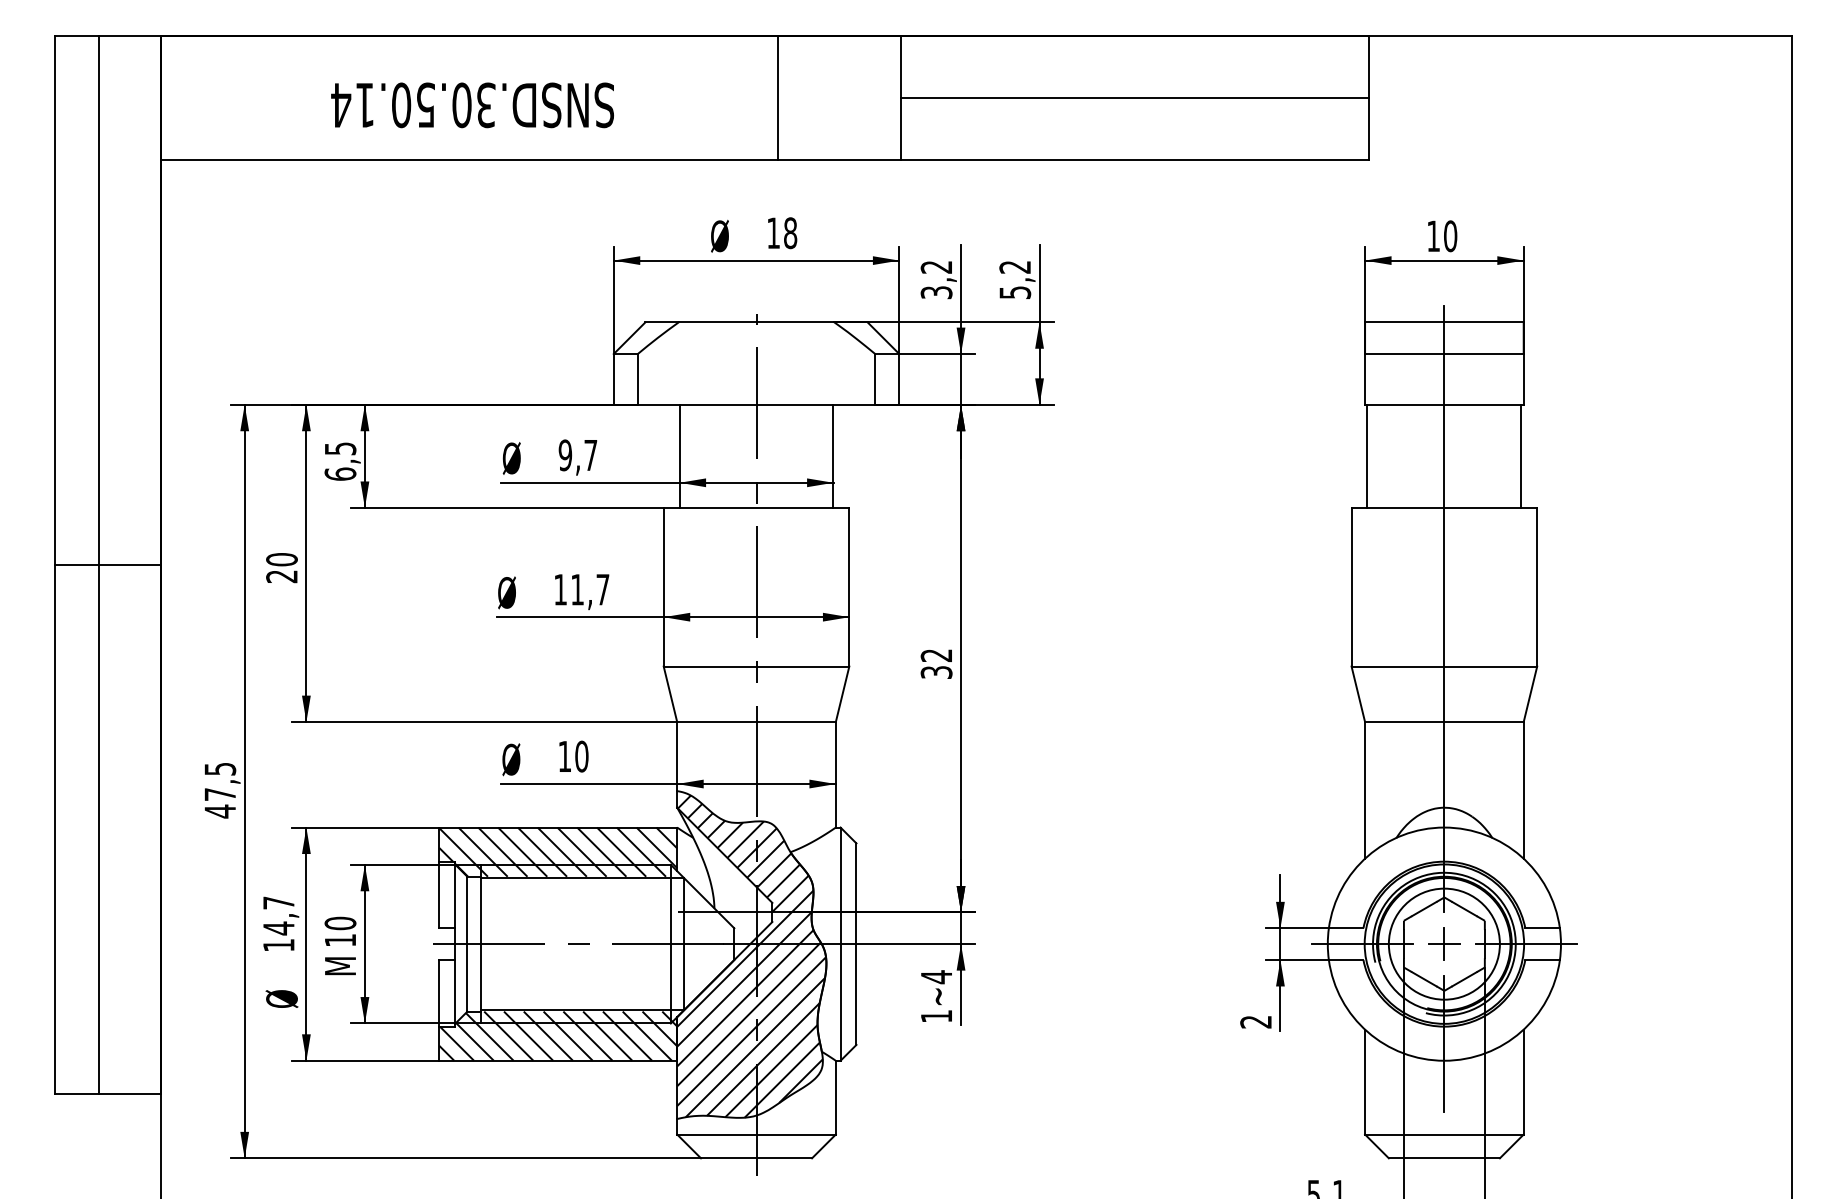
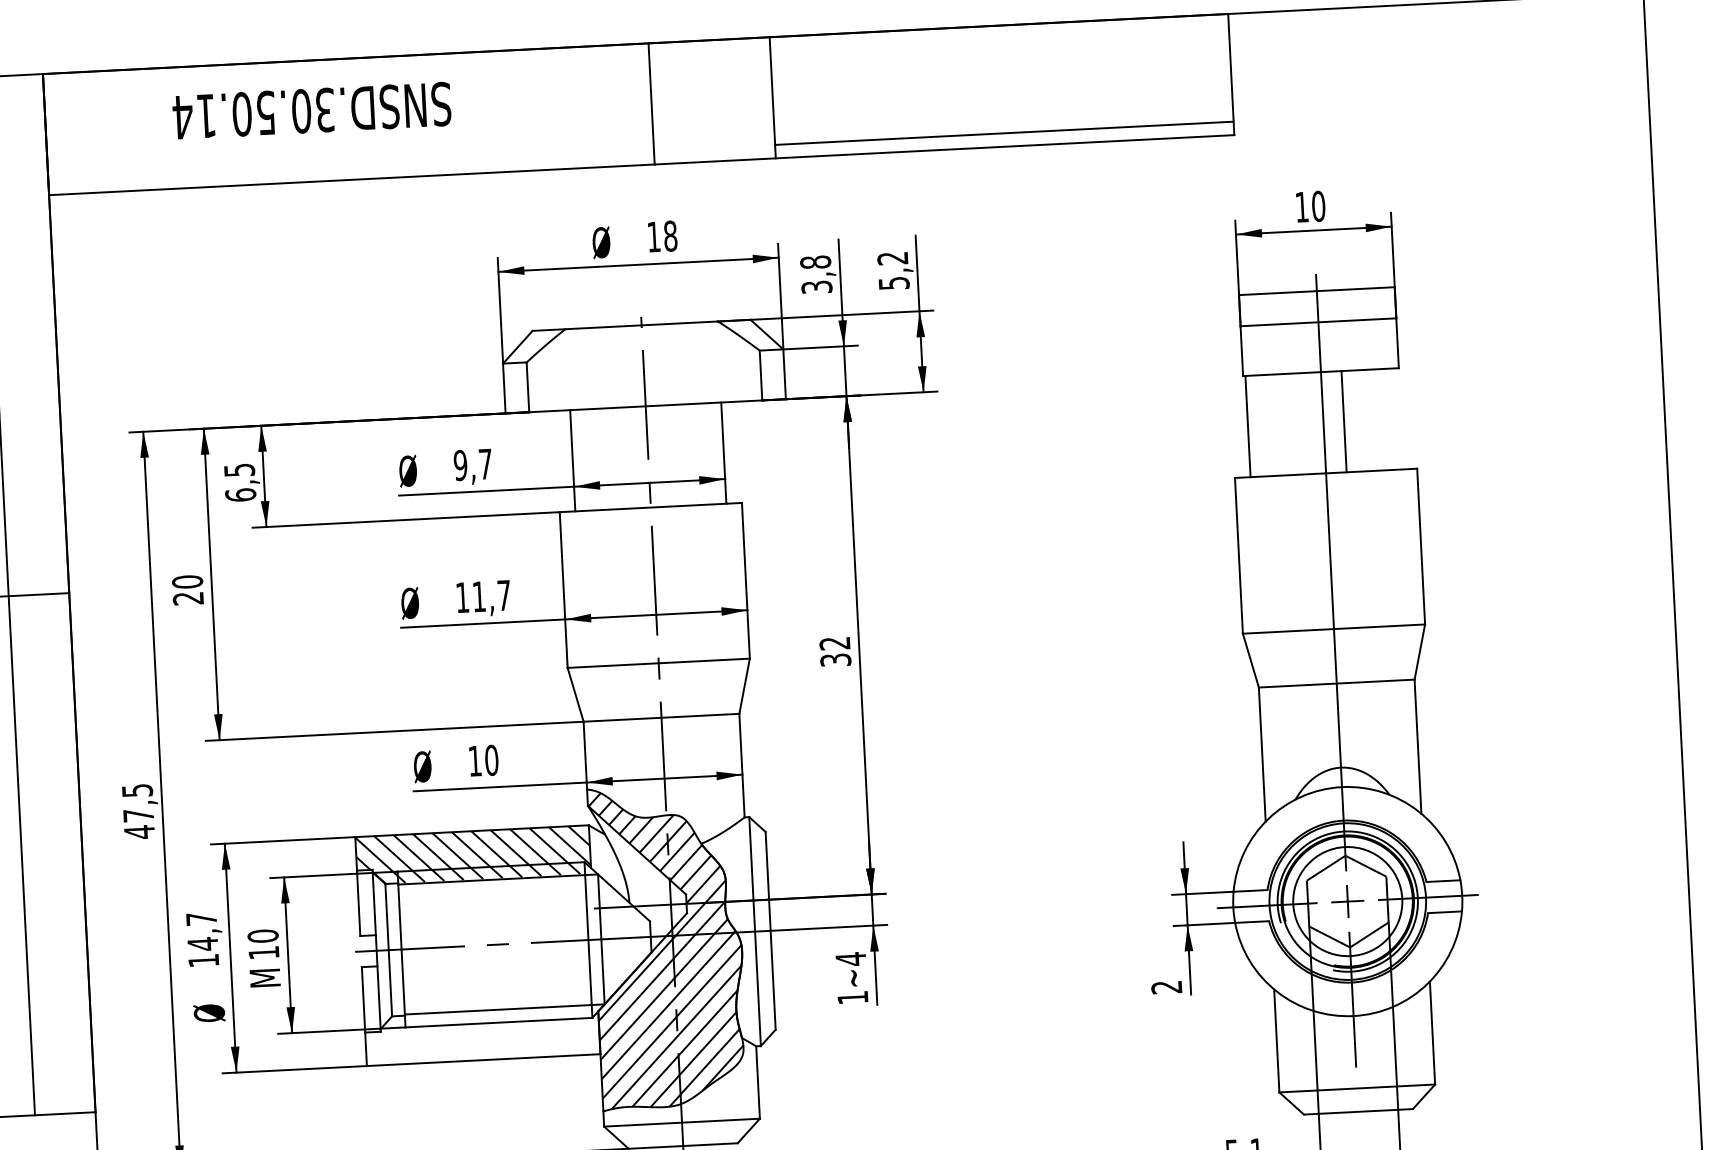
line: (1134, 97) -> (1003, 133), moved
text: (472, 105) -> (311, 110), moved
text: (936, 266) -> (815, 261), 3,2 -> 3,8
line: (1521, 455) -> (1344, 420), moved
hatch: (558, 1035) -> (482, 1035), removed

